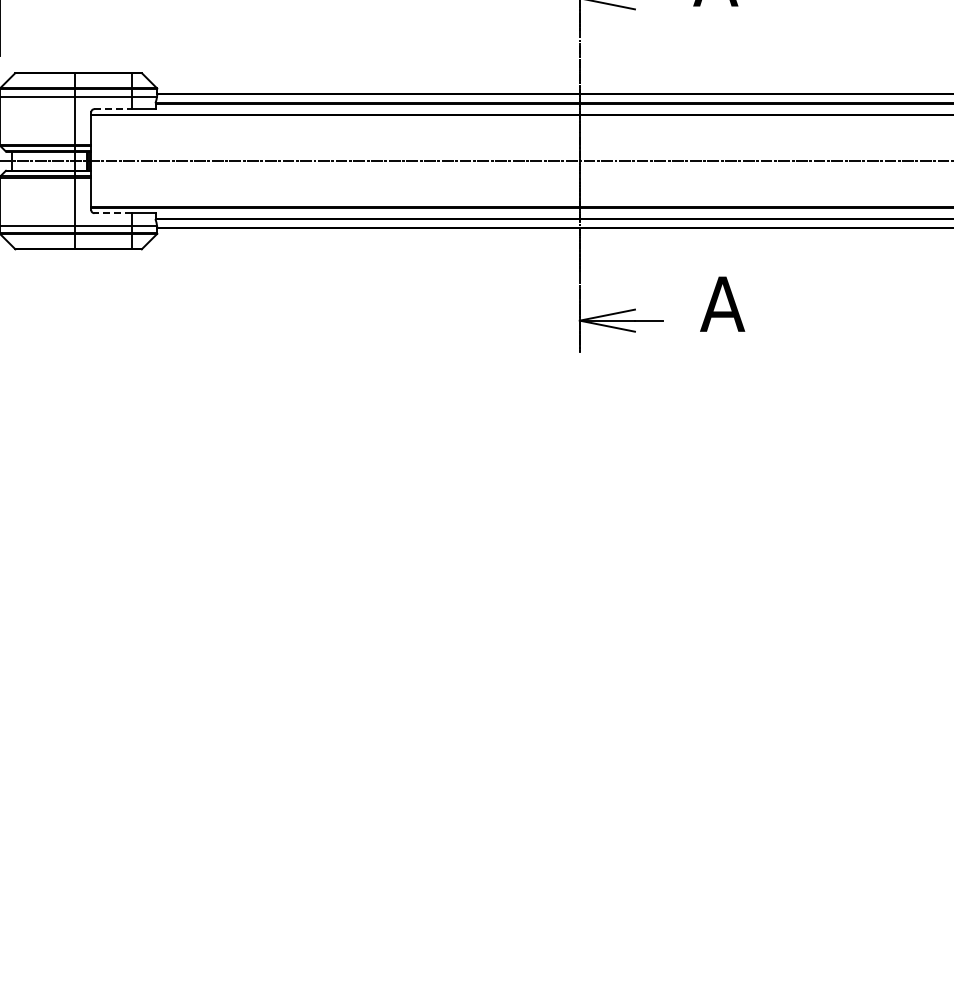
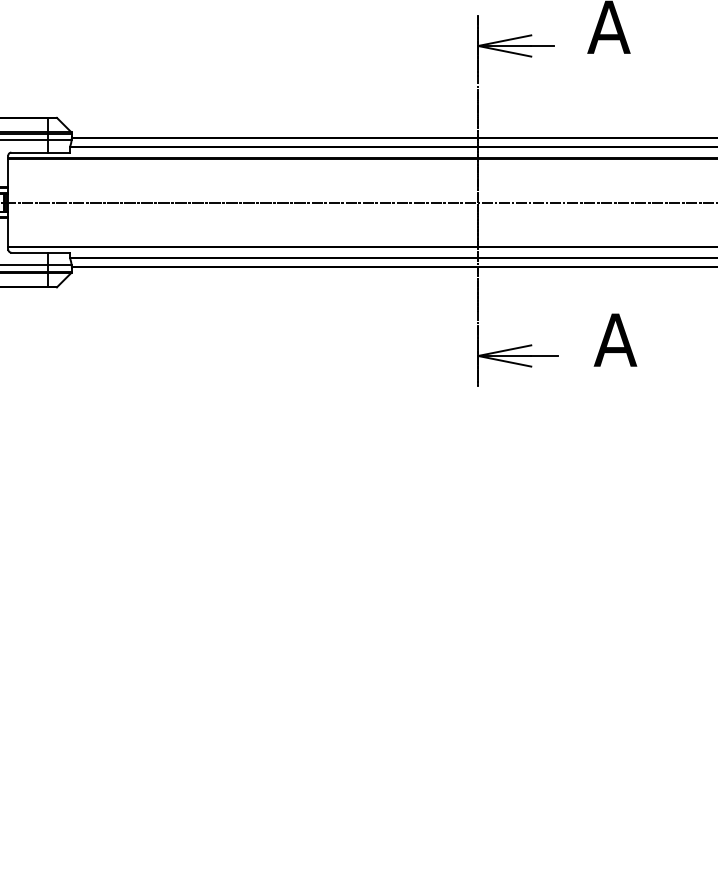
line: (113, 109) -> (29, 152), dashed -> solid
line: (113, 213) -> (29, 252), dashed -> solid

